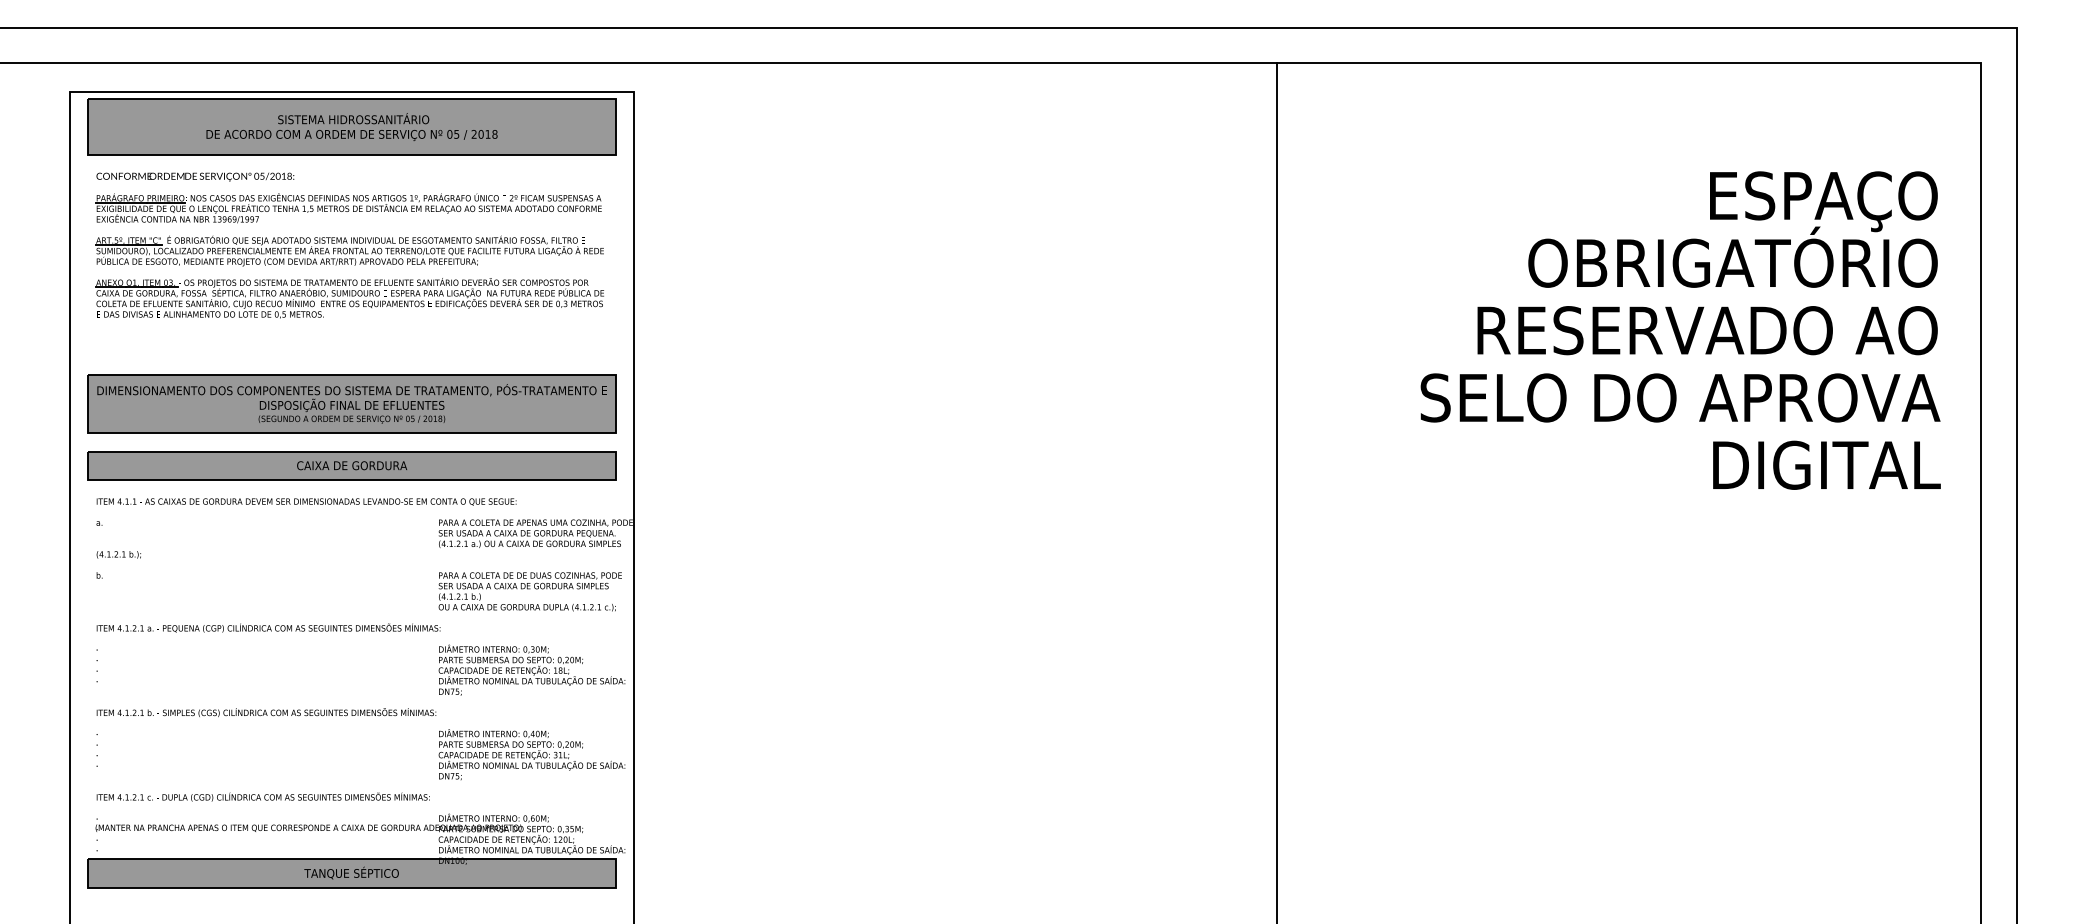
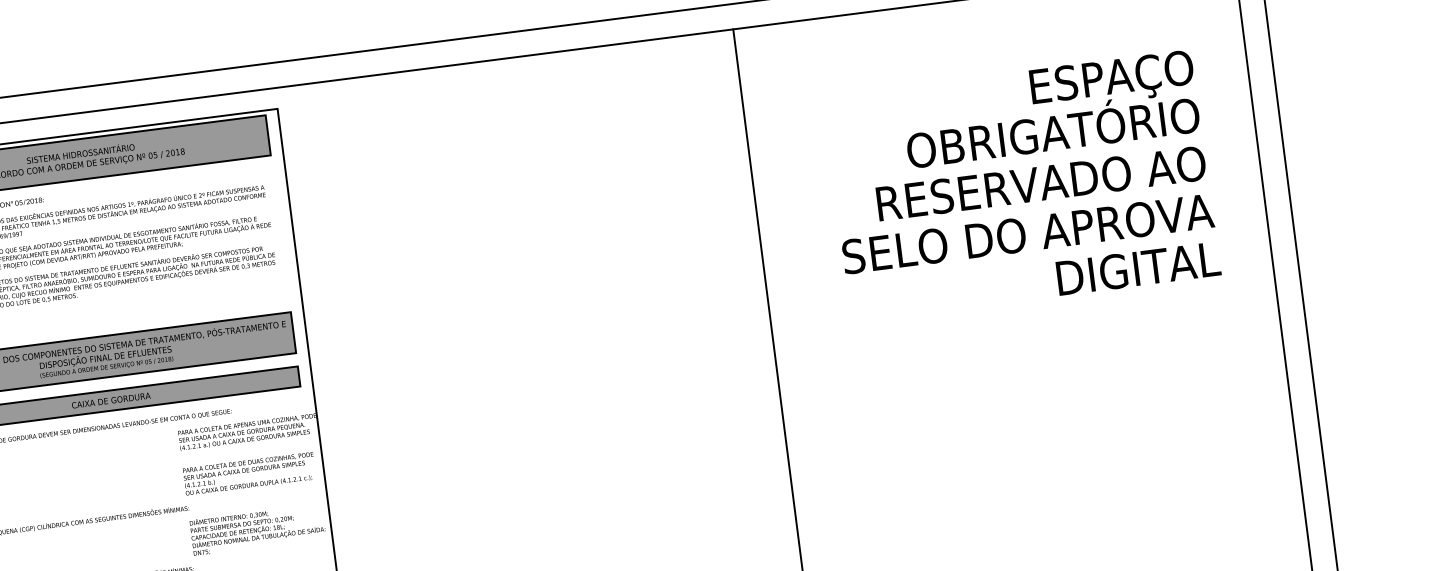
text: (1680, 330) -> (1022, 186), moved

